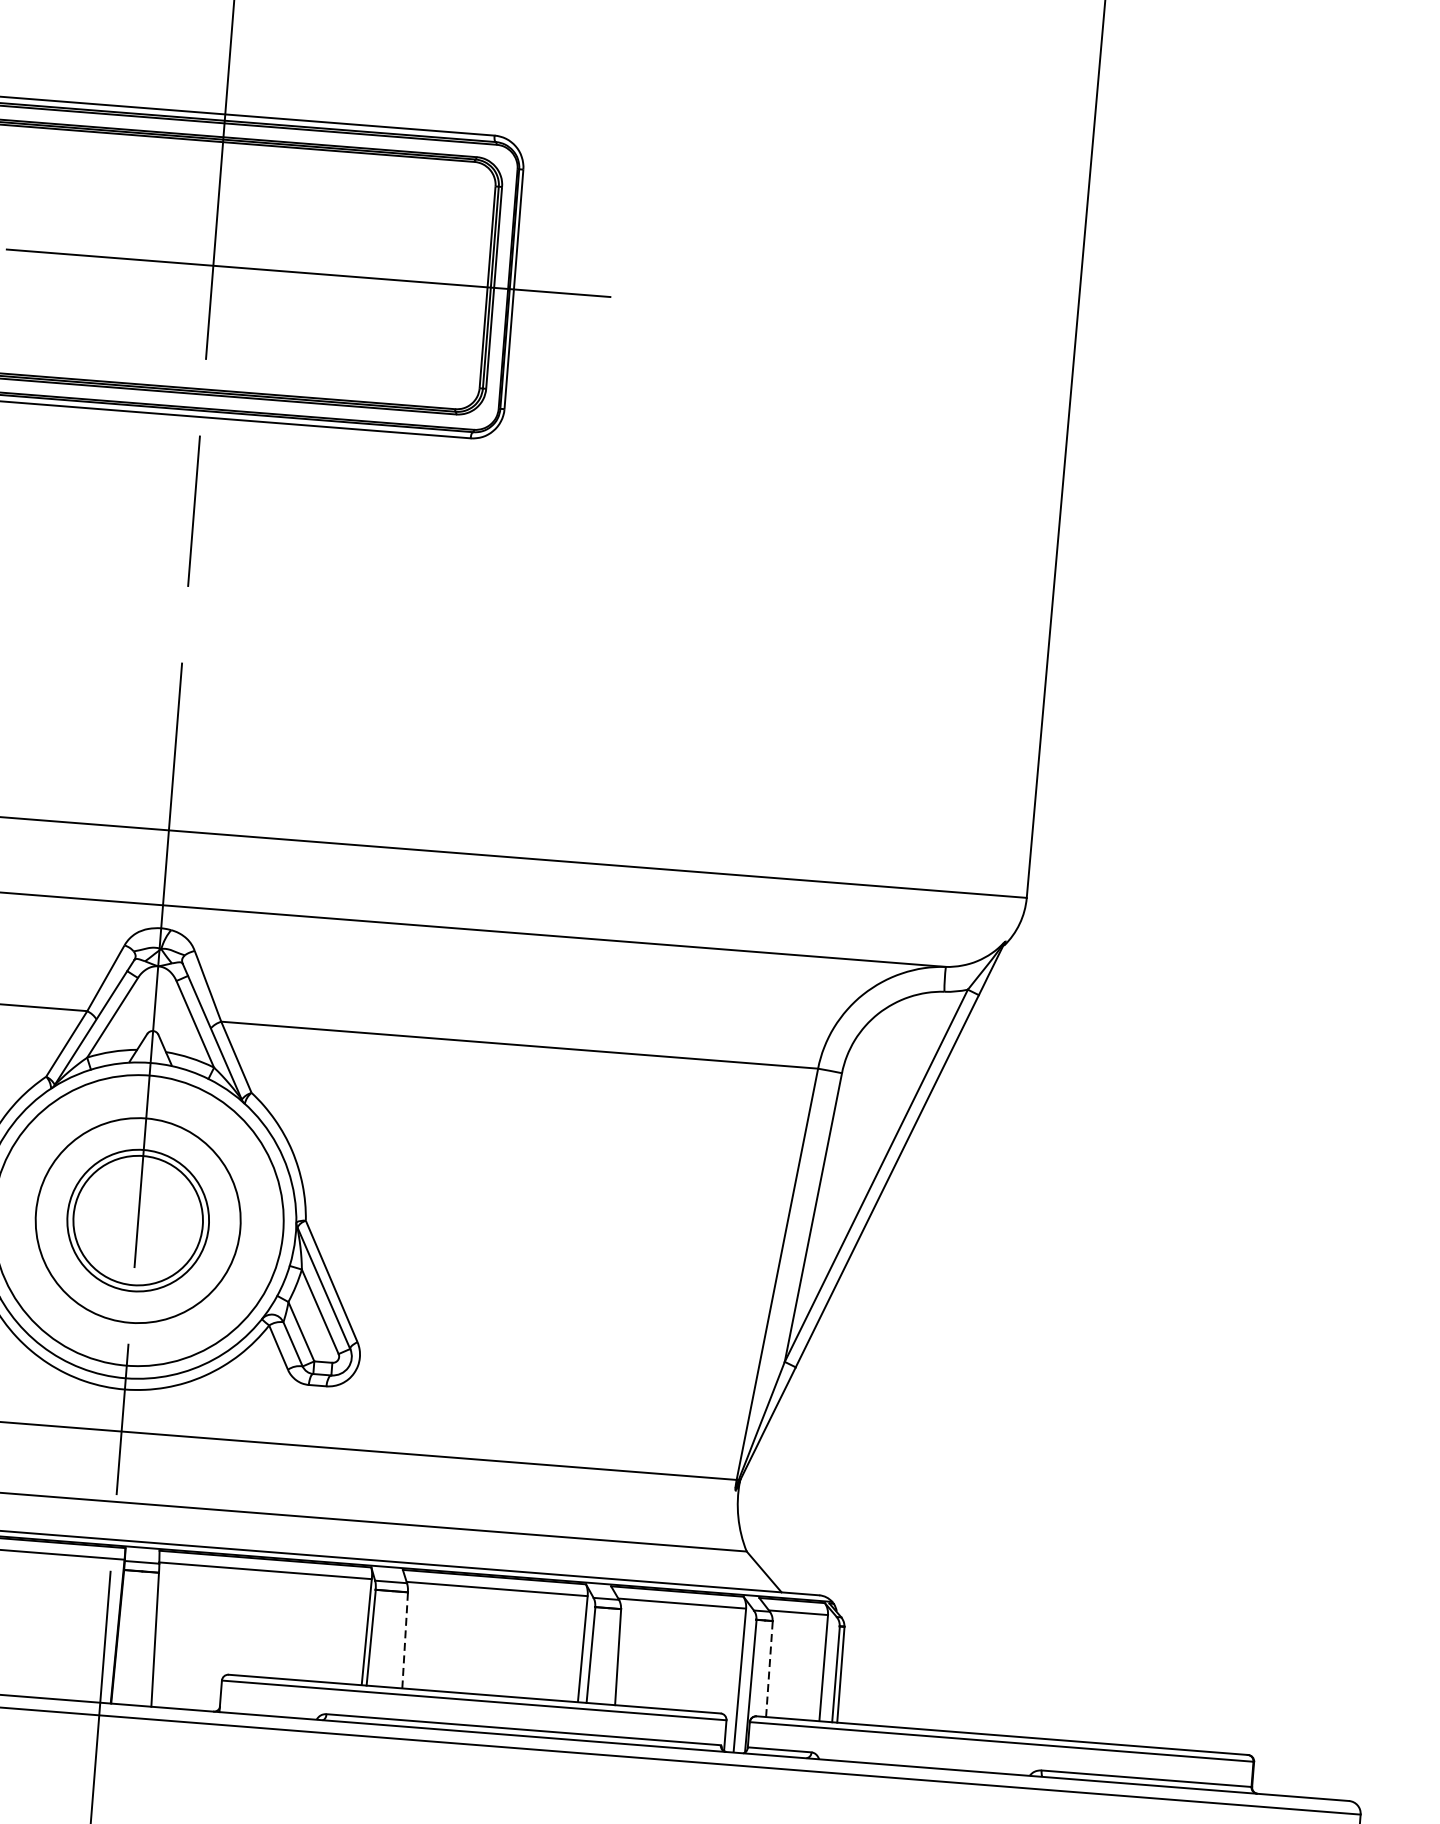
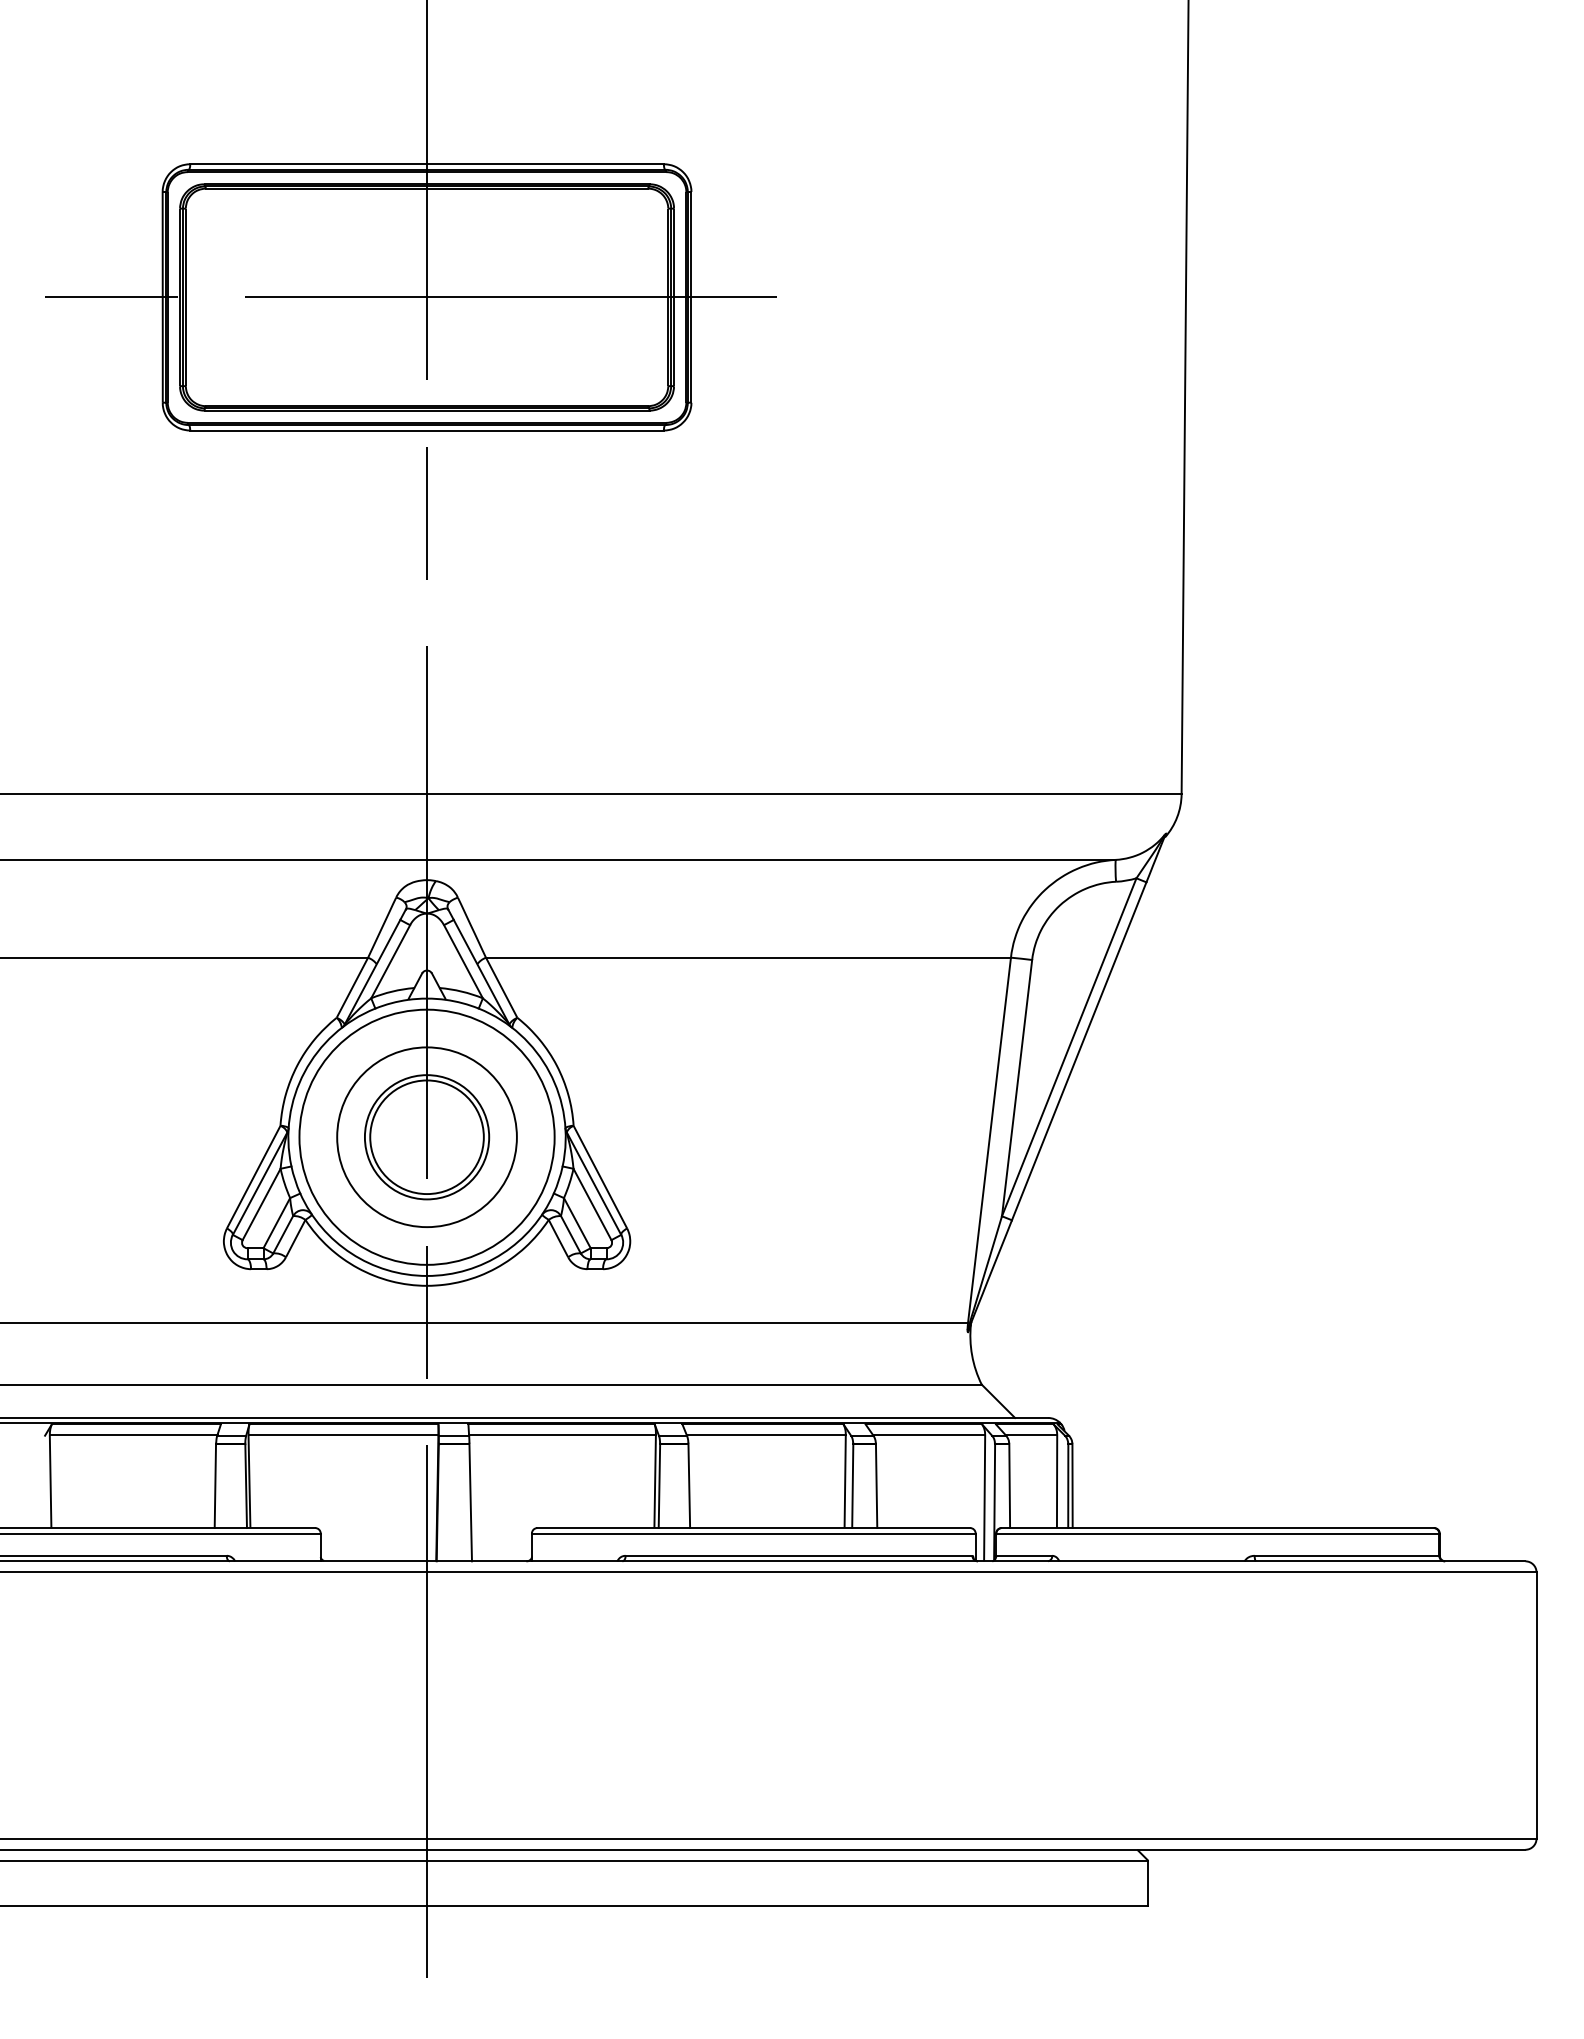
line: (405, 1640) -> (689, 1485), dashed -> solid
line: (769, 1668) -> (1009, 1485), dashed -> solid

